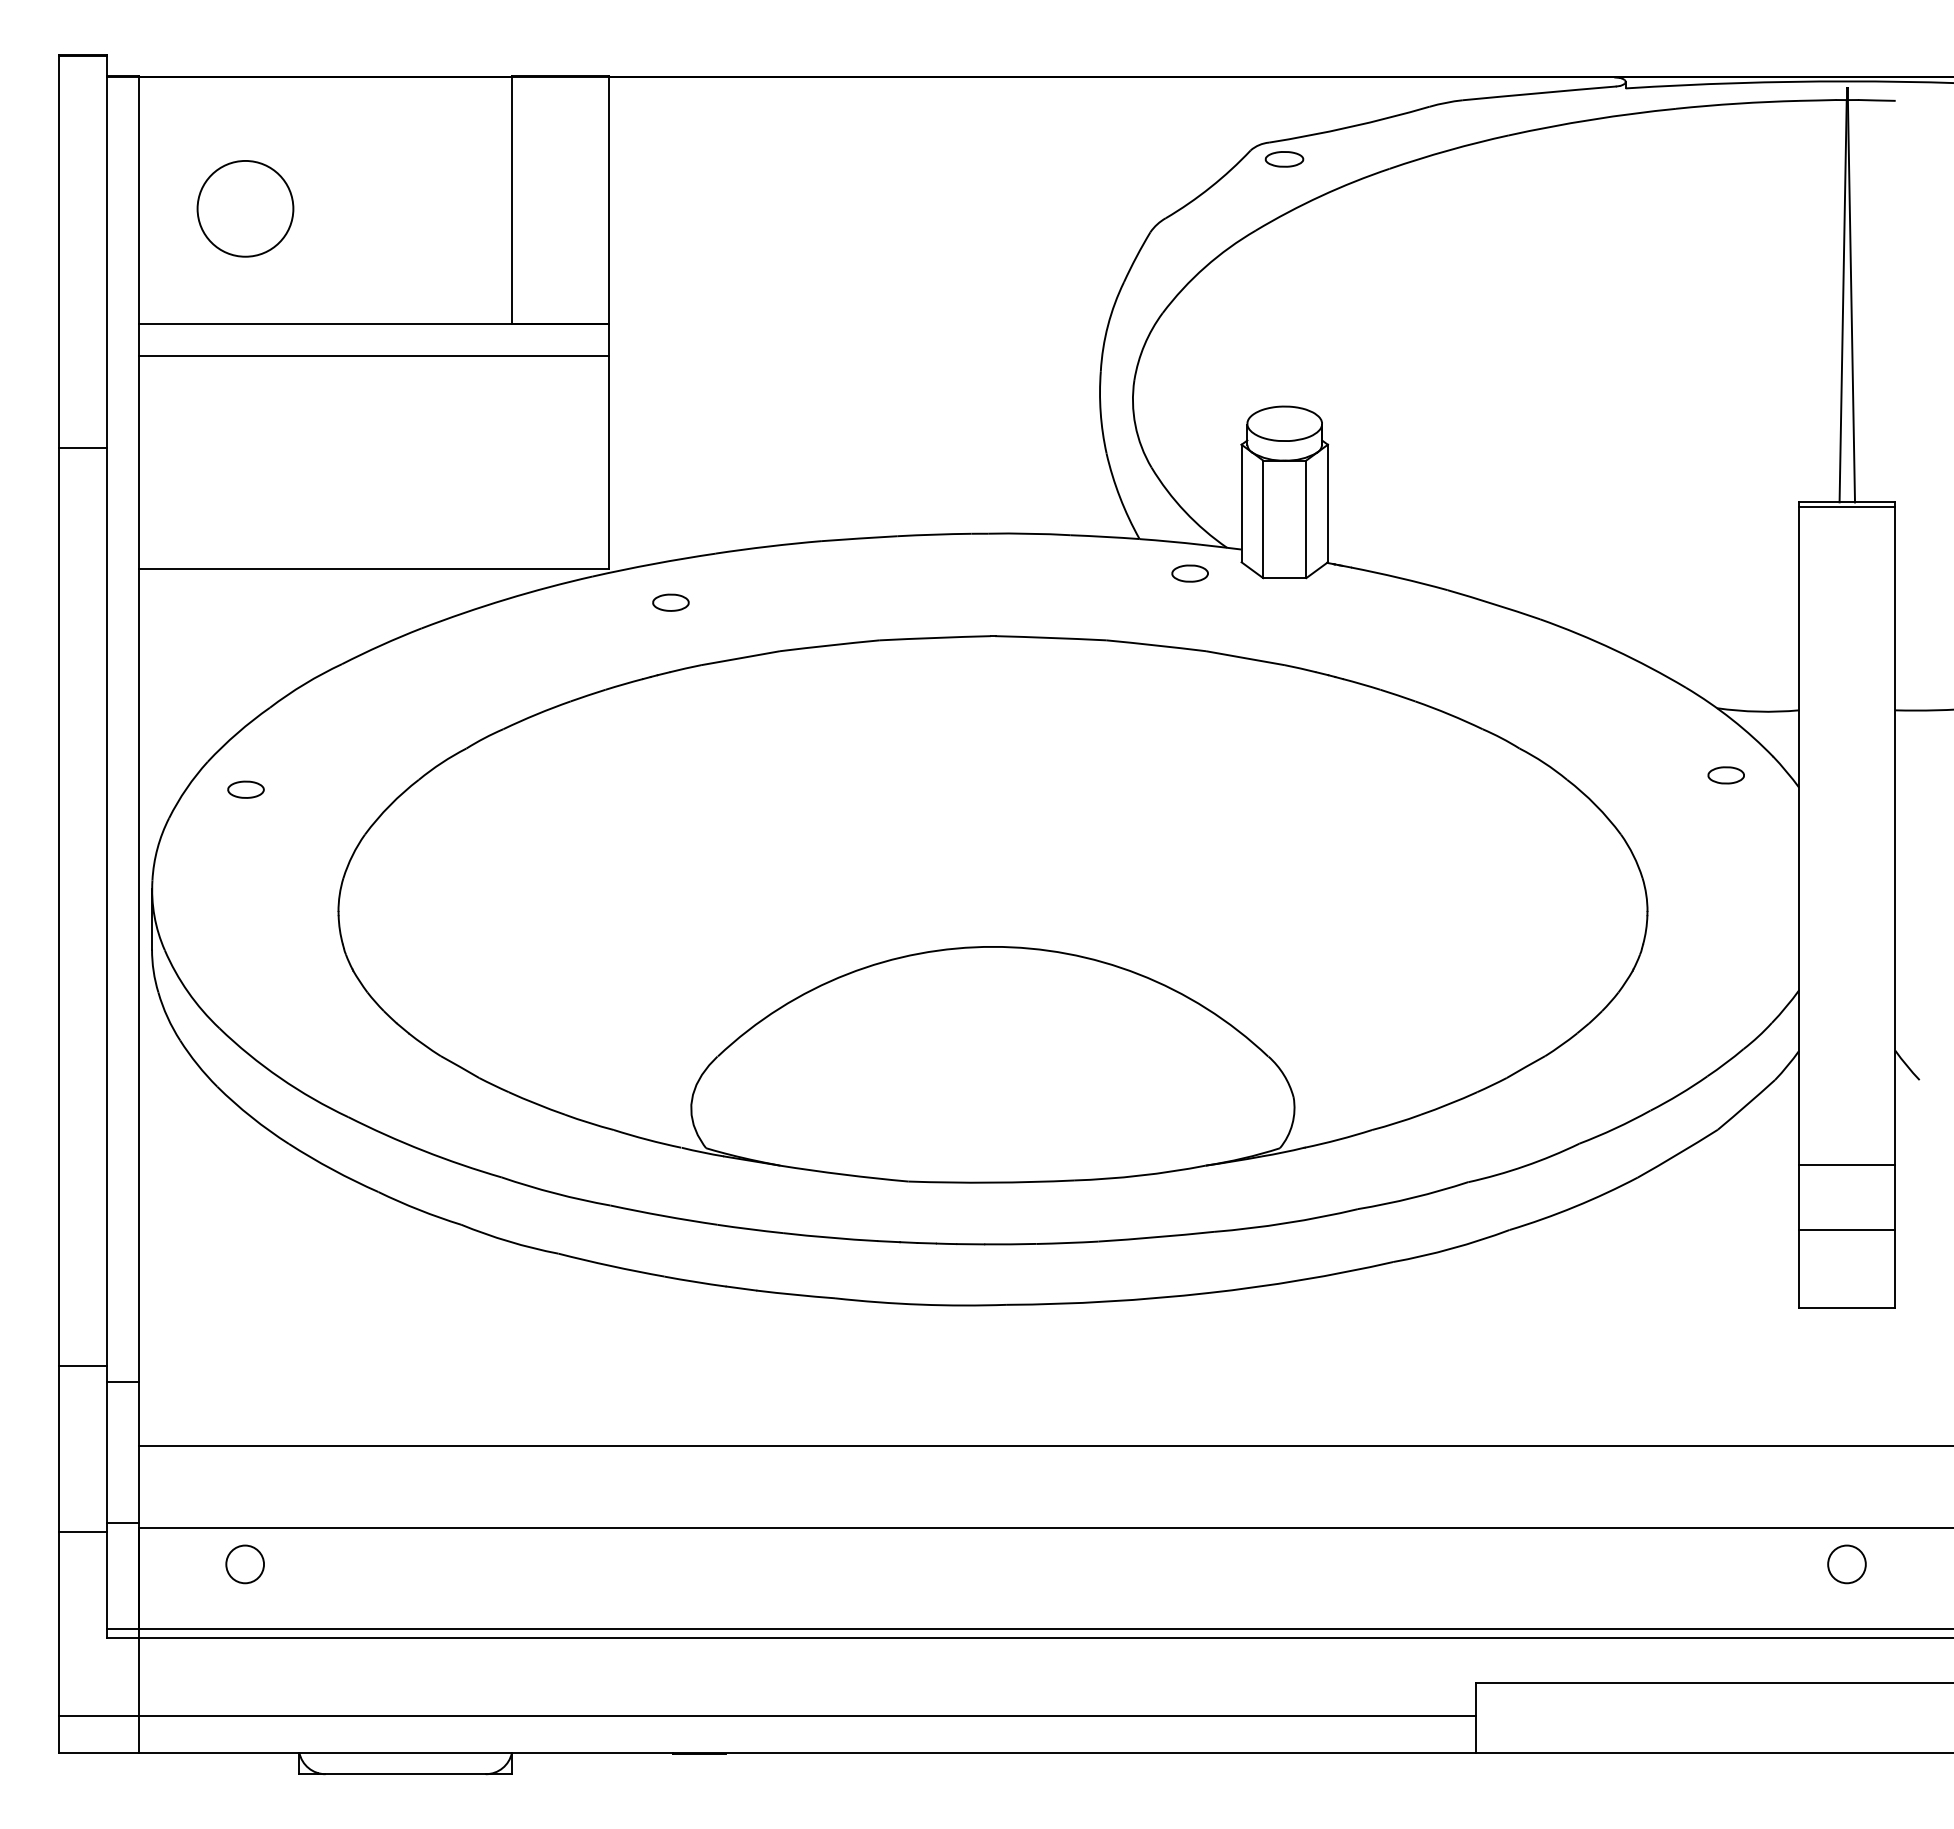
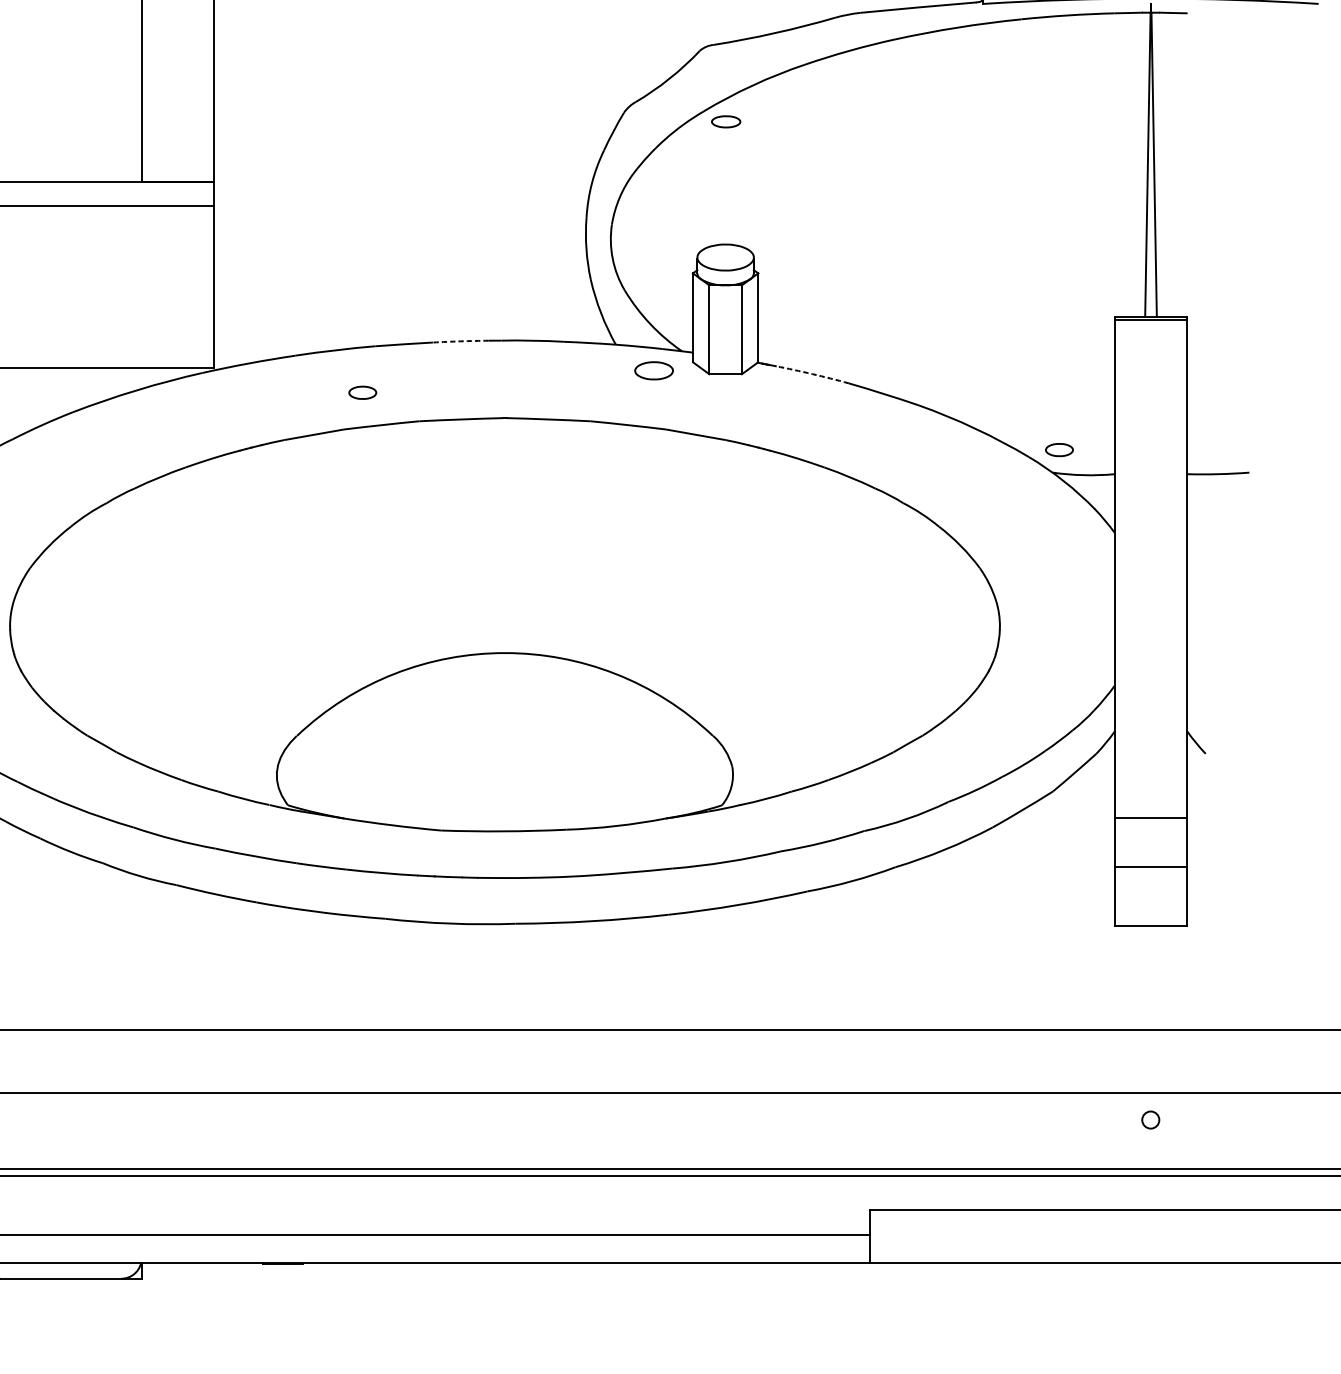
part: (1284, 159) -> (726, 121), moved
arc: (934, 534) -> (460, 341), solid -> dashed
part: (1189, 573) -> (653, 370), size x1.4
arc: (1399, 577) -> (812, 373), solid -> dashed
part: (670, 602) -> (362, 392), moved
part: (1725, 775) -> (1058, 450), moved
circle: (1846, 1564) -> (1150, 1120), size x0.6

